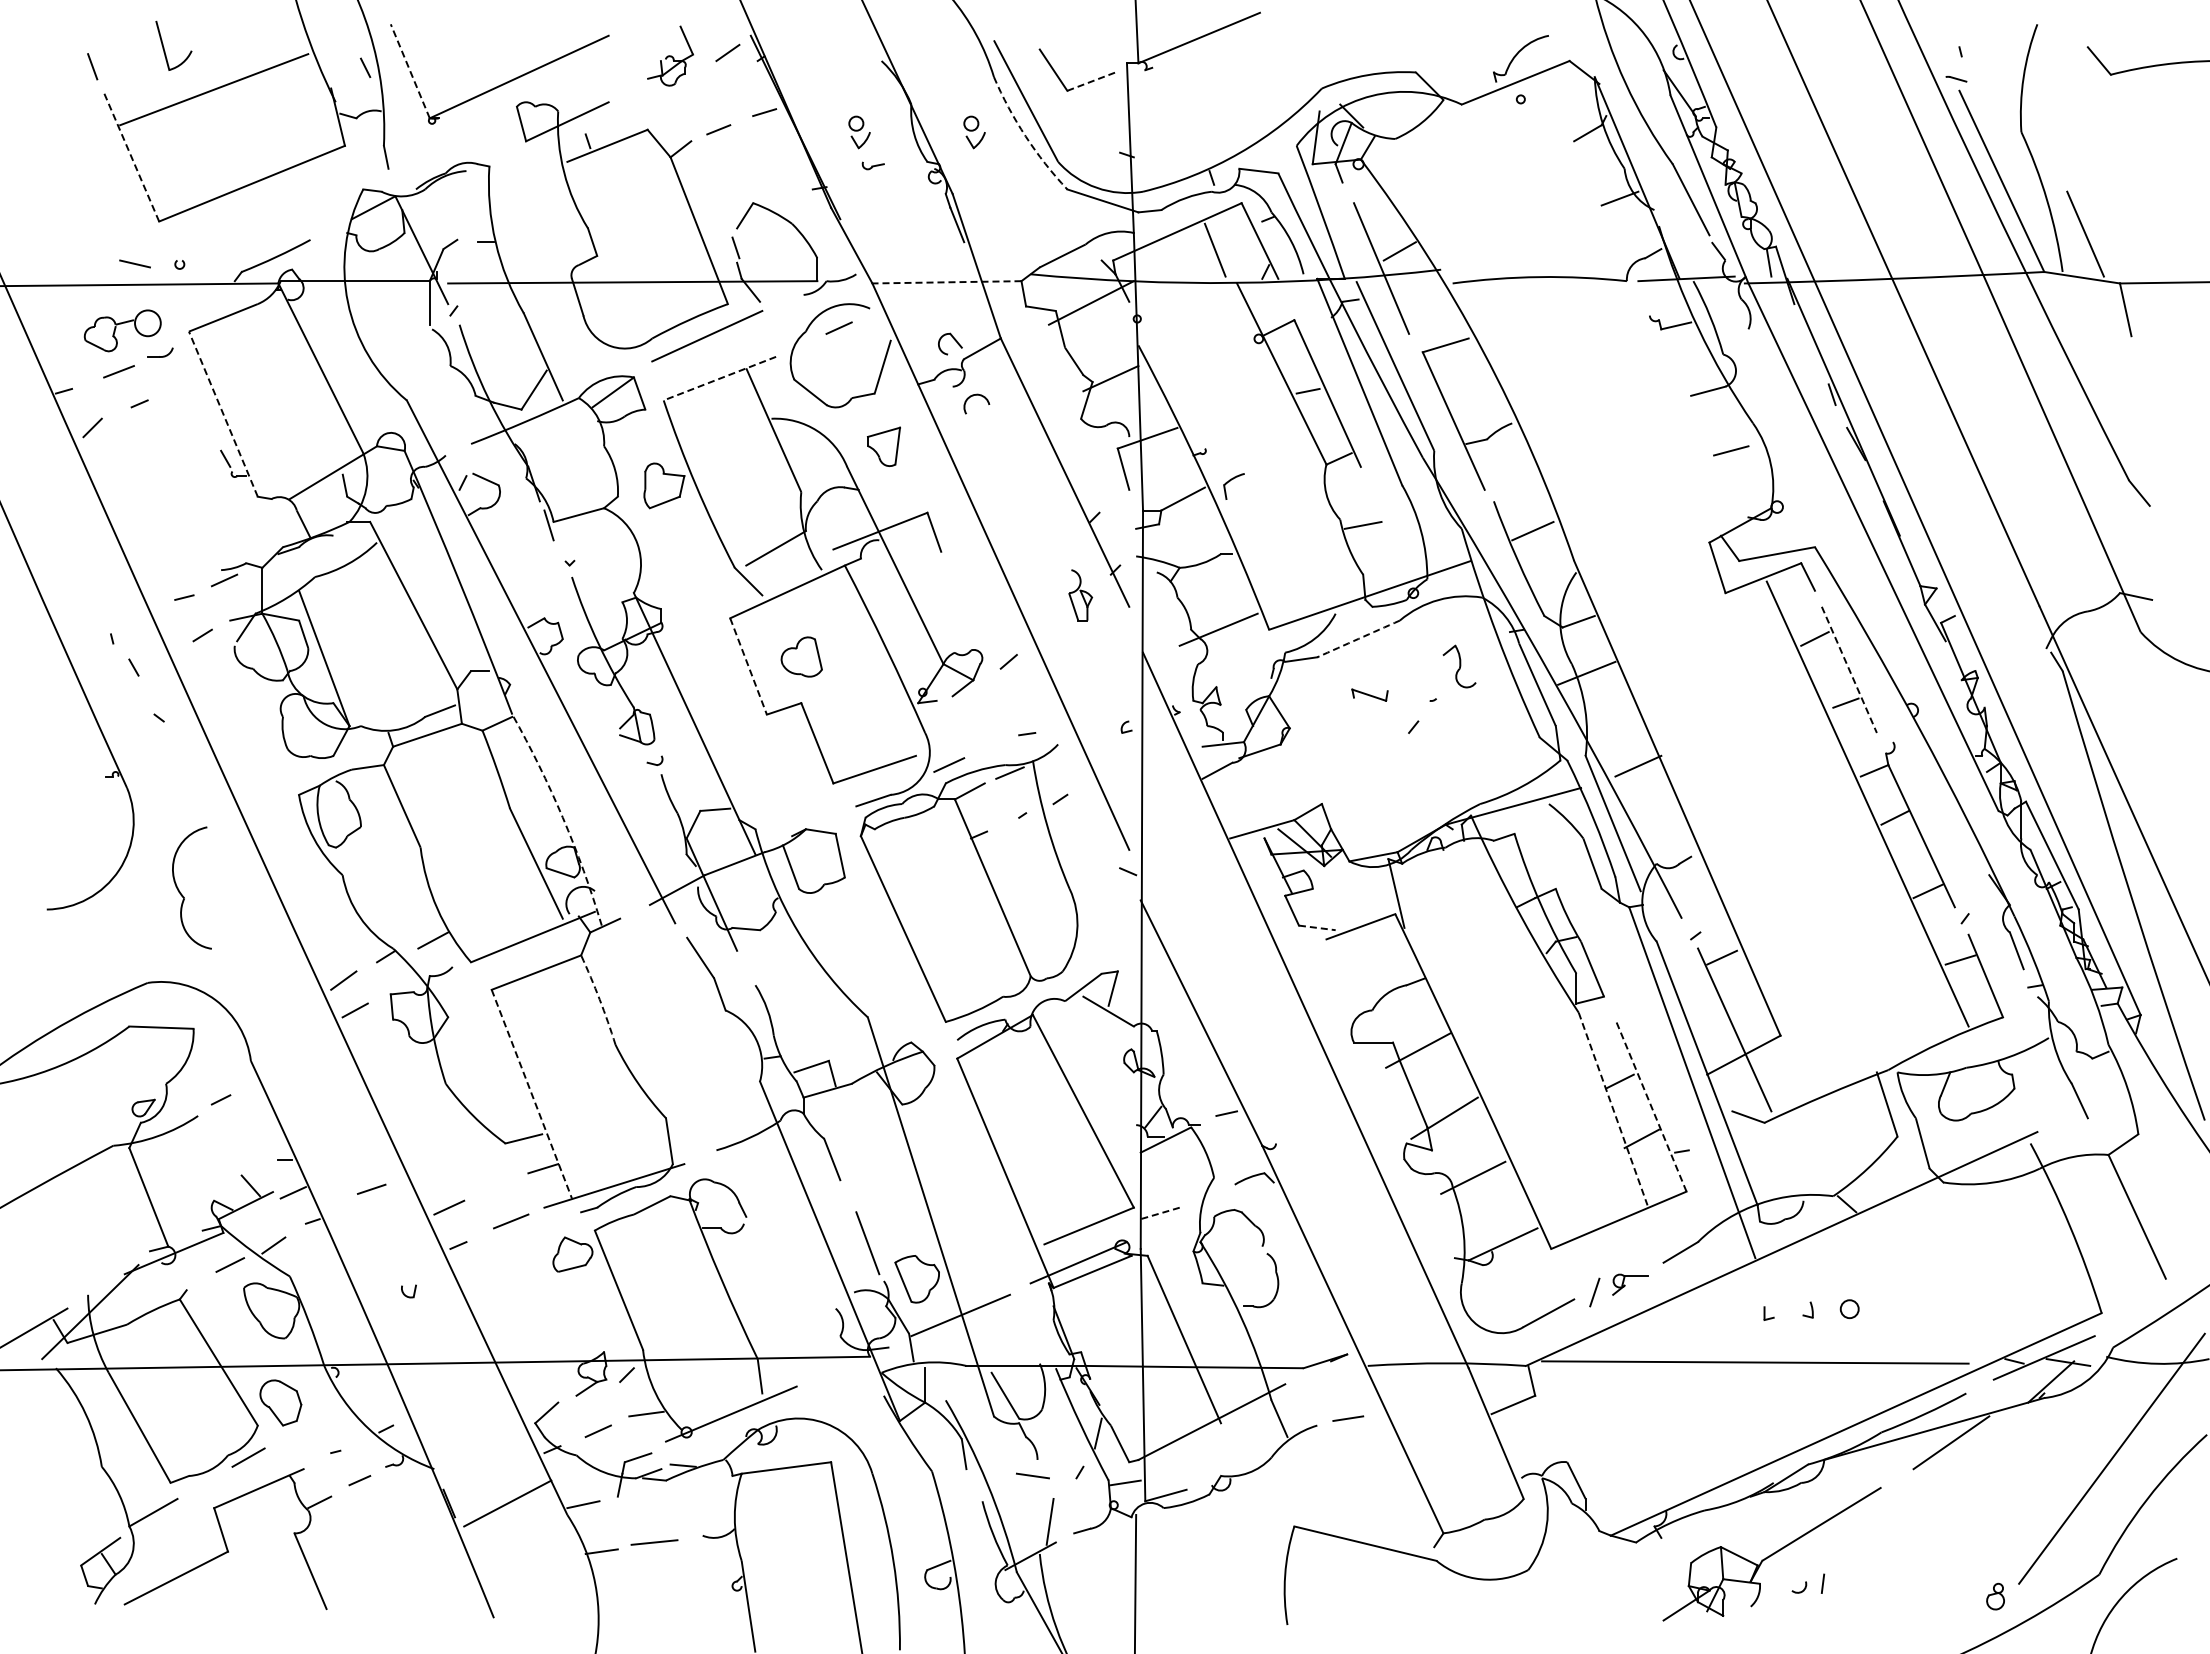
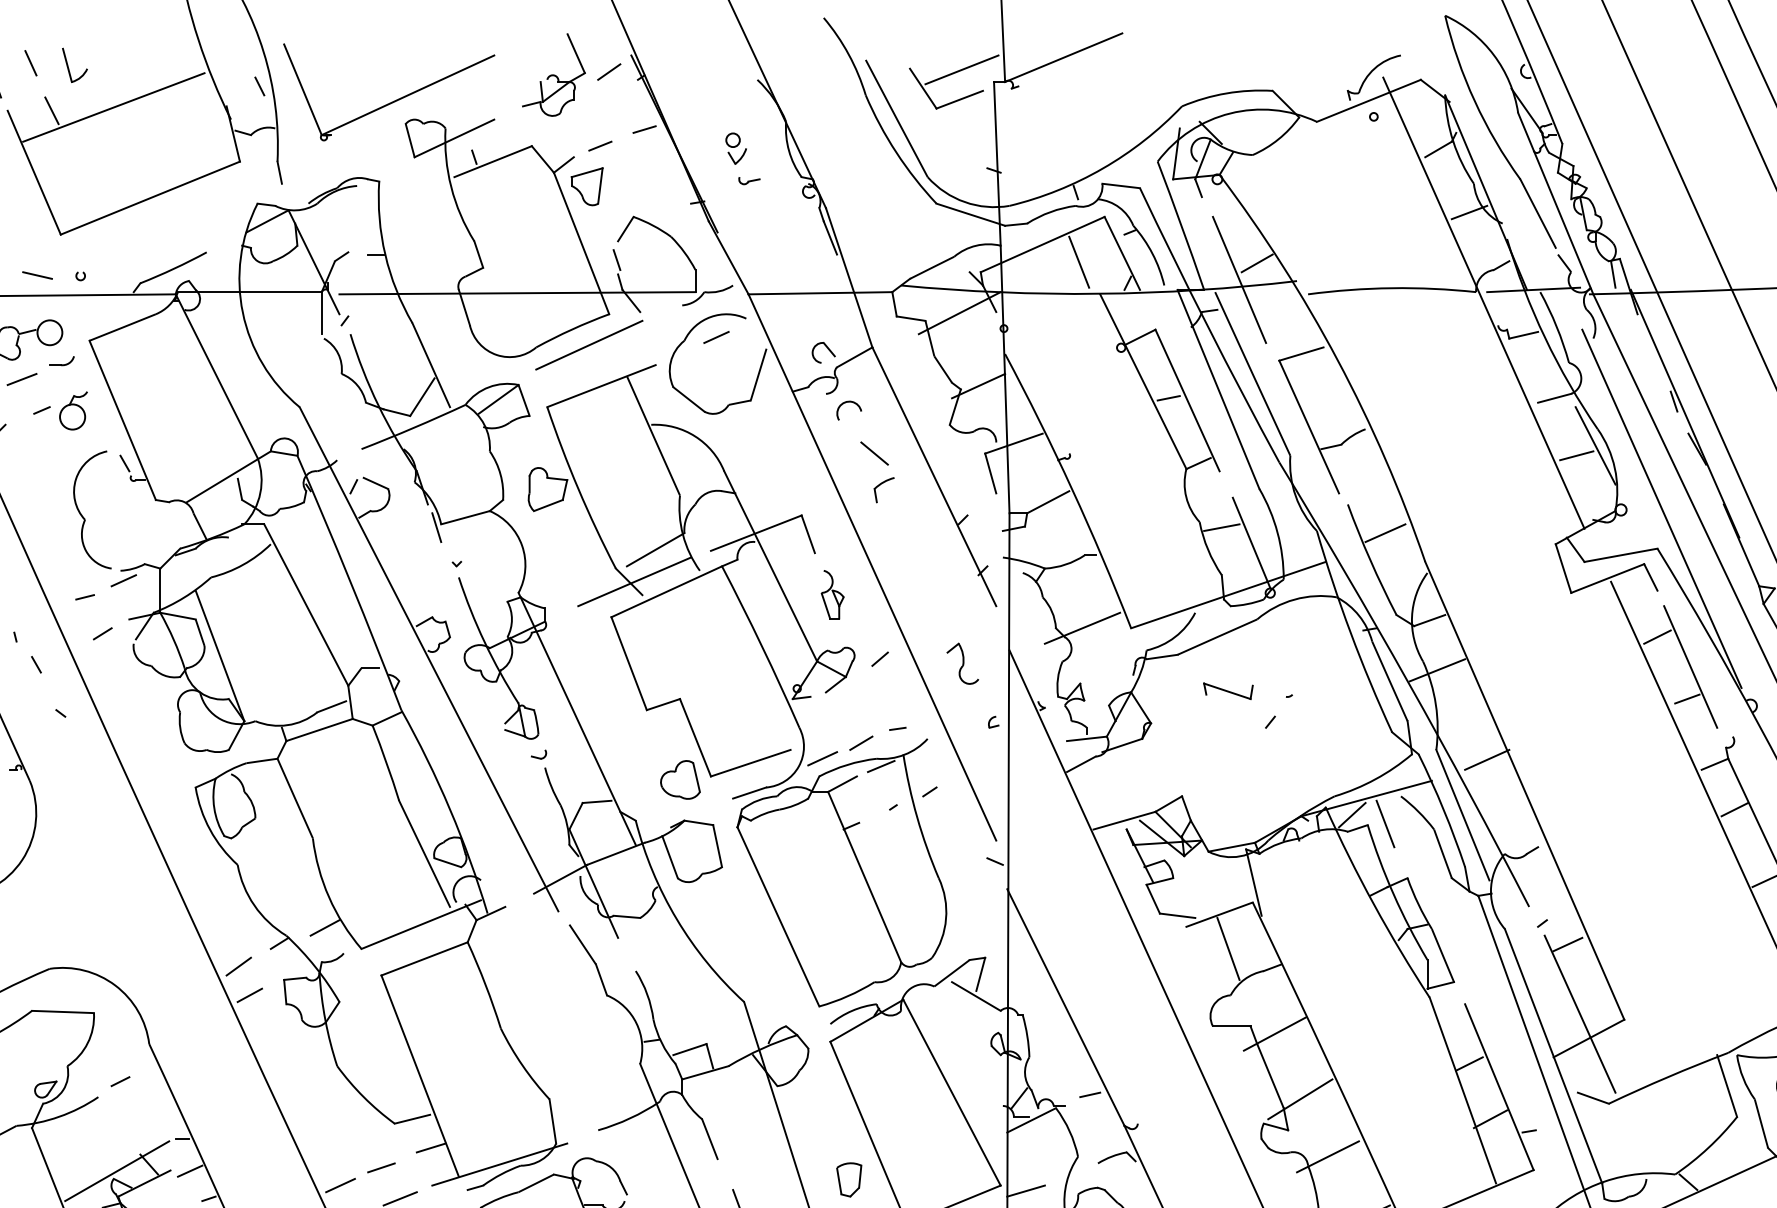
line: (127, 43) -> (30, 62), added
part: (173, 46) -> (74, 65), size x0.71
line: (1093, 50) -> (961, 69), added
part: (670, 55) -> (553, 74), size x1.43
line: (410, 71) -> (303, 89), dashed -> solid
line: (1091, 81) -> (959, 99), dashed -> solid
line: (149, 92) -> (51, 110), added
part: (974, 132) -> (847, 148), removed
arc: (1025, 136) -> (896, 152), dashed -> solid
line: (131, 157) -> (34, 172), dashed -> solid
line: (946, 282) -> (820, 293), dashed -> solid
line: (1634, 292) -> (1483, 303), added
line: (719, 378) -> (601, 385), dashed -> solid
part: (172, 404) -> (73, 411), added
line: (223, 413) -> (122, 419), dashed -> solid
line: (1750, 440) -> (1595, 445), added
part: (883, 446) -> (586, 186), moved
line: (1002, 448) -> (874, 453), added
part: (1233, 486) -> (883, 490), moved
line: (1819, 505) -> (1661, 508), added
line: (1393, 541) -> (1251, 543), added
line: (753, 581) -> (633, 581), added
part: (1080, 595) -> (832, 595), moved
arc: (1358, 638) -> (1217, 636), dashed -> solid
part: (801, 656) -> (680, 779), moved
line: (748, 666) -> (629, 663), dashed -> solid
part: (1459, 666) -> (962, 663), moved
line: (1849, 669) -> (1690, 666), dashed -> solid
part: (1369, 695) -> (1227, 691), size x1.43
line: (988, 748) -> (860, 742), added
arc: (562, 817) -> (449, 809), dashed -> solid
line: (1498, 823) -> (1352, 815), added
line: (1532, 832) -> (1385, 823), added
part: (183, 895) -> (84, 517), moved
line: (1317, 927) -> (1177, 915), dashed -> solid
line: (1369, 962) -> (1227, 949), added
arc: (599, 999) -> (485, 984), dashed -> solid
line: (531, 1094) -> (419, 1076), dashed -> solid
line: (1650, 1105) -> (1498, 1087), dashed -> solid
line: (1613, 1109) -> (1463, 1090), dashed -> solid
line: (371, 1188) -> (381, 1167), moved
line: (217, 1192) -> (117, 1170), added
part: (976, 1201) -> (848, 1179), added
line: (1159, 1213) -> (1025, 1191), dashed -> solid

